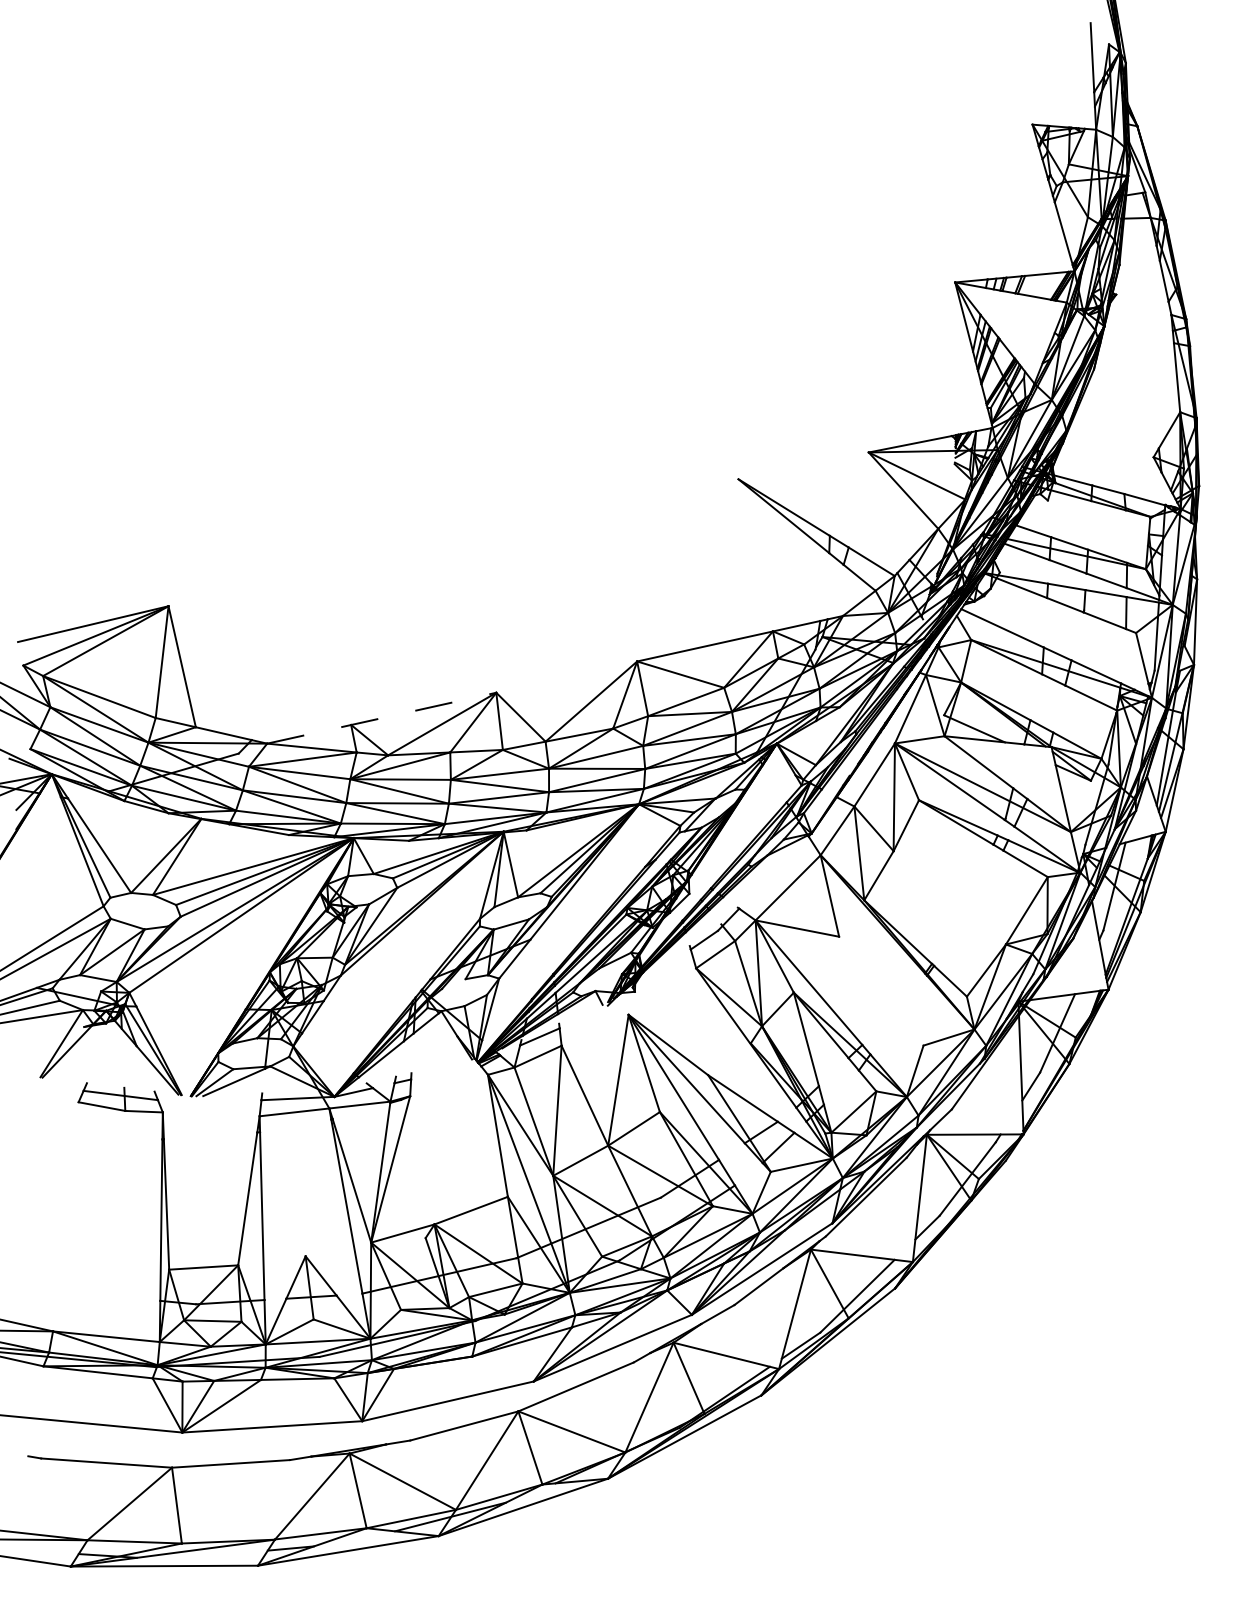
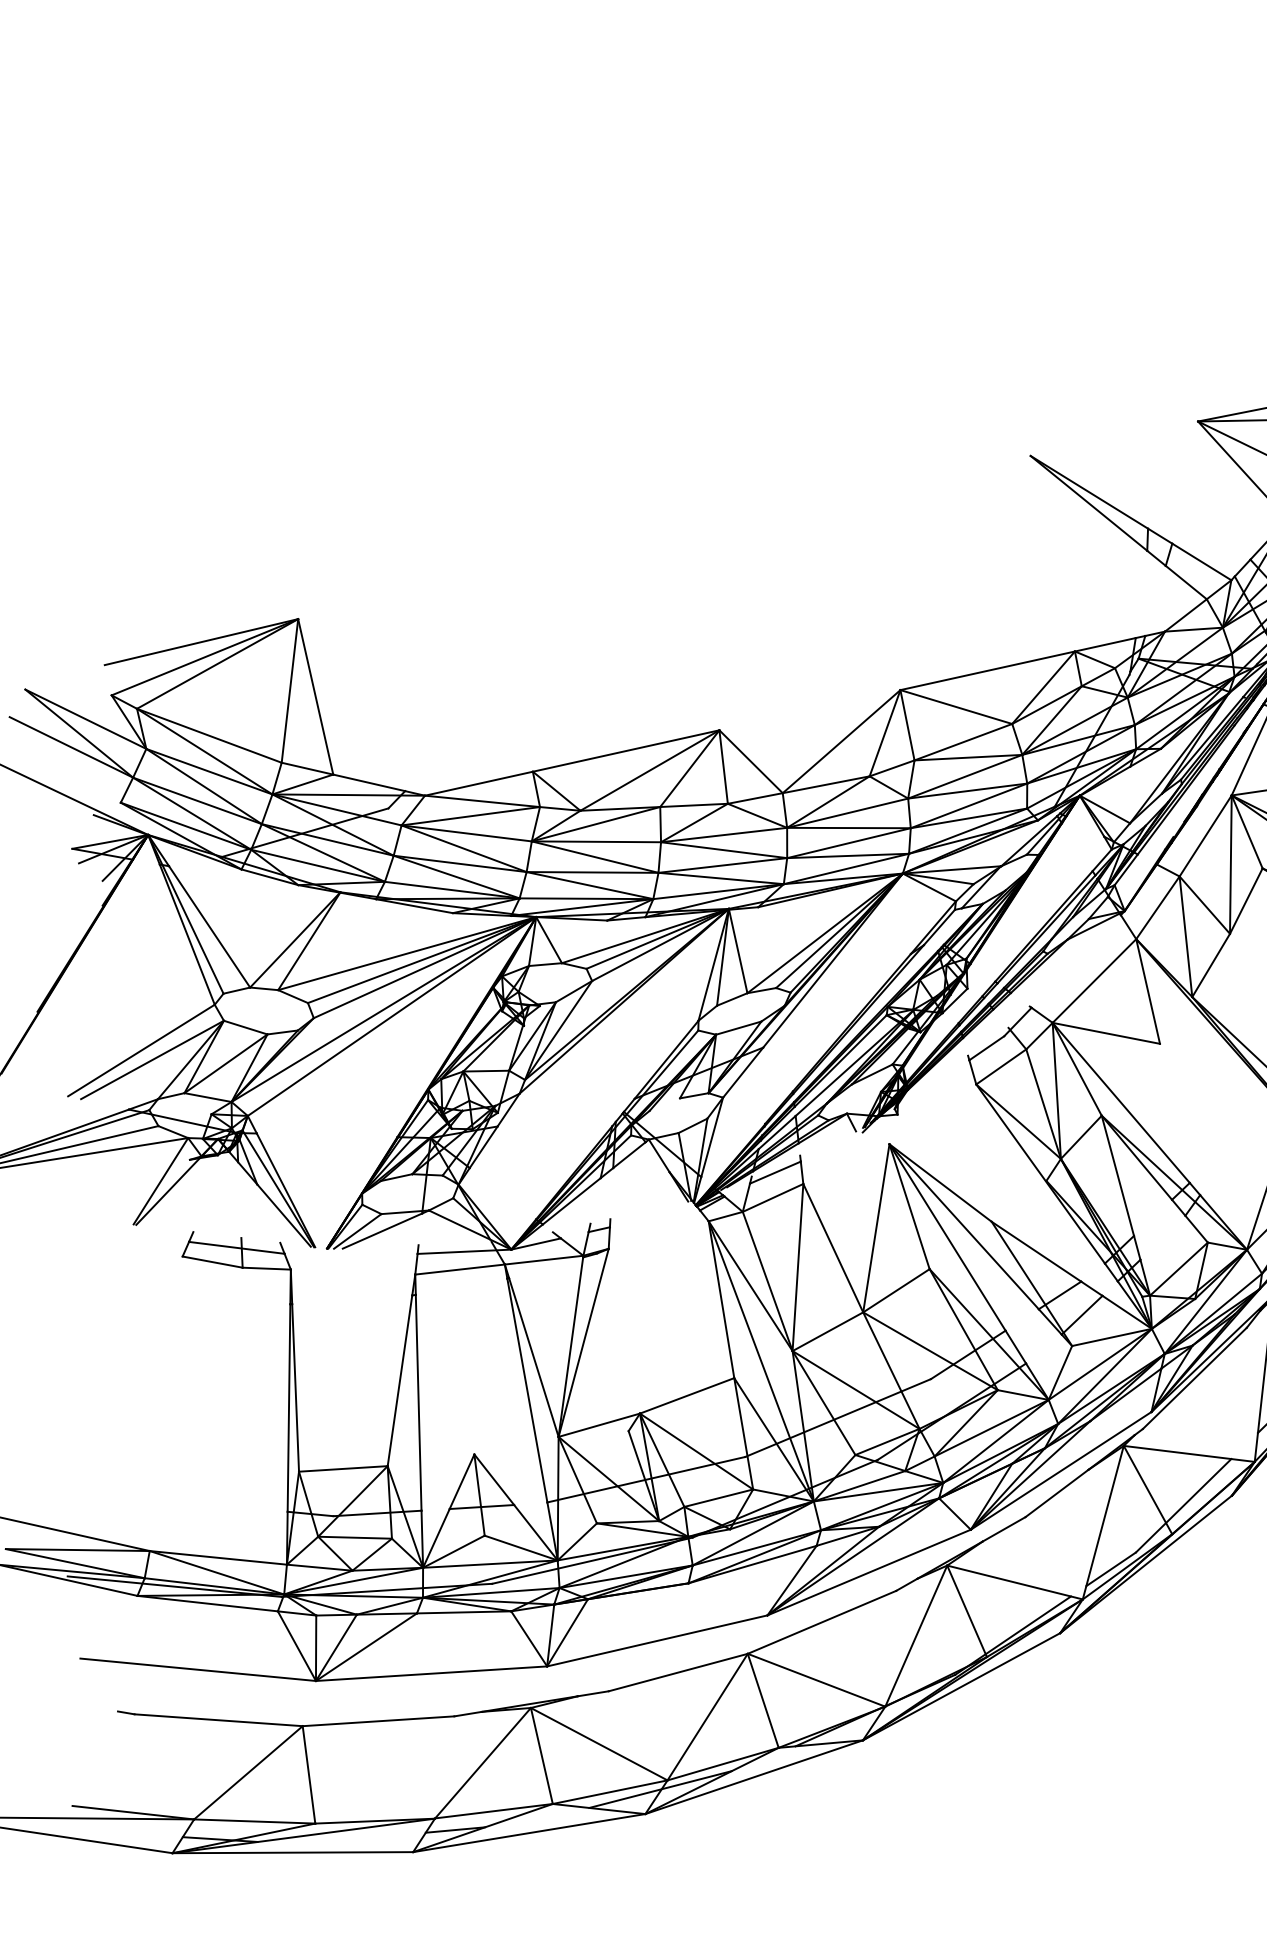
line: (382, 718) -> (573, 763), dashed -> solid

